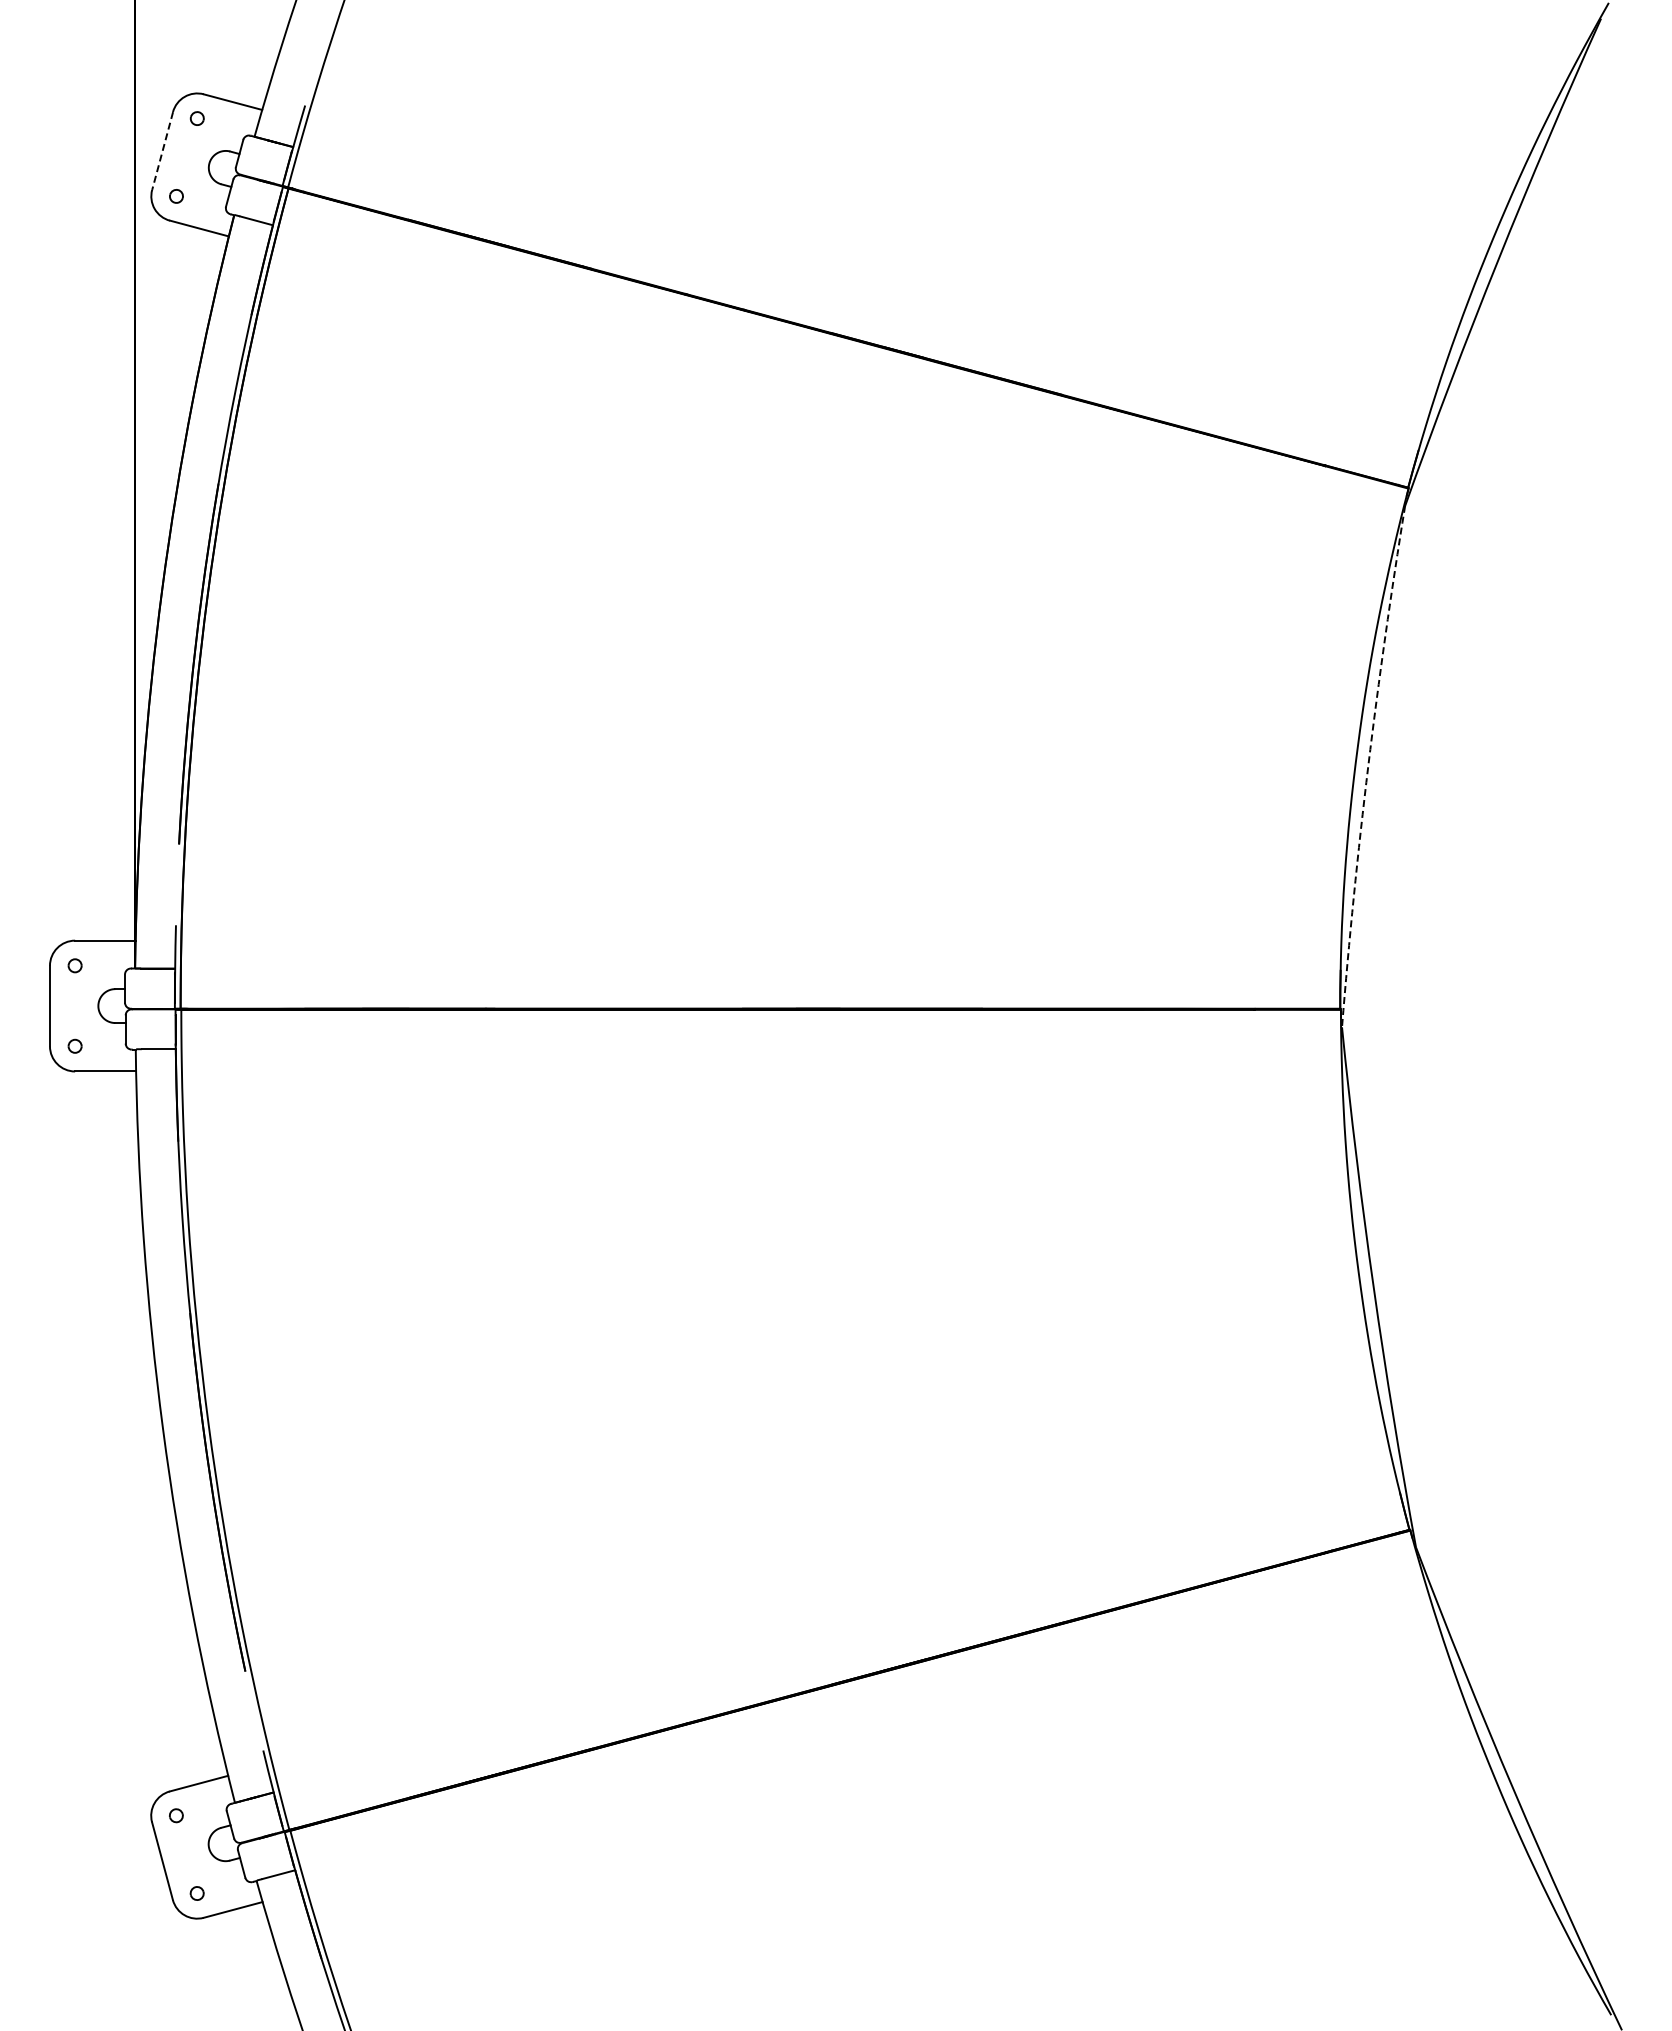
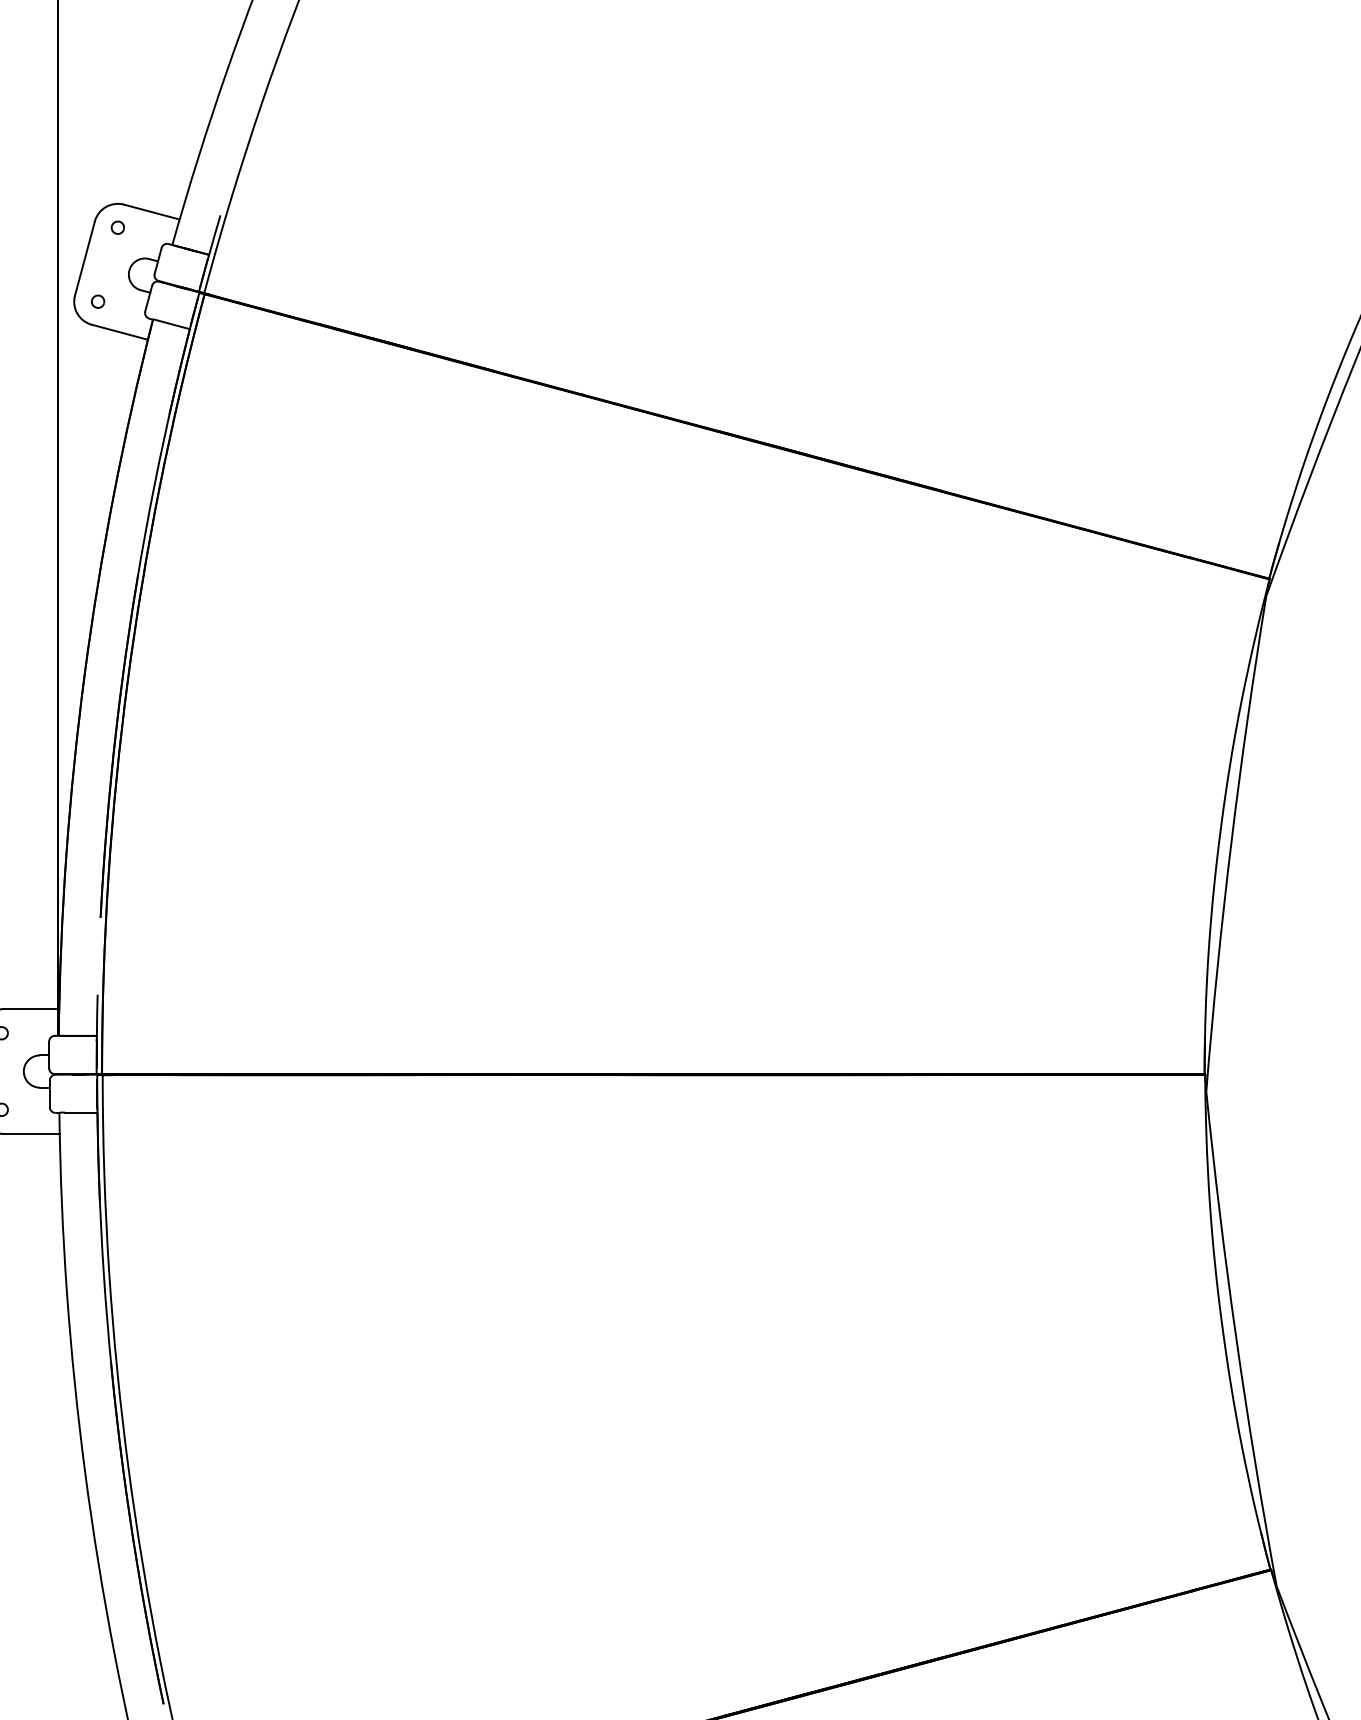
line: (162, 151) -> (84, 259), dashed -> solid
arc: (1368, 765) -> (1231, 842), dashed -> solid

